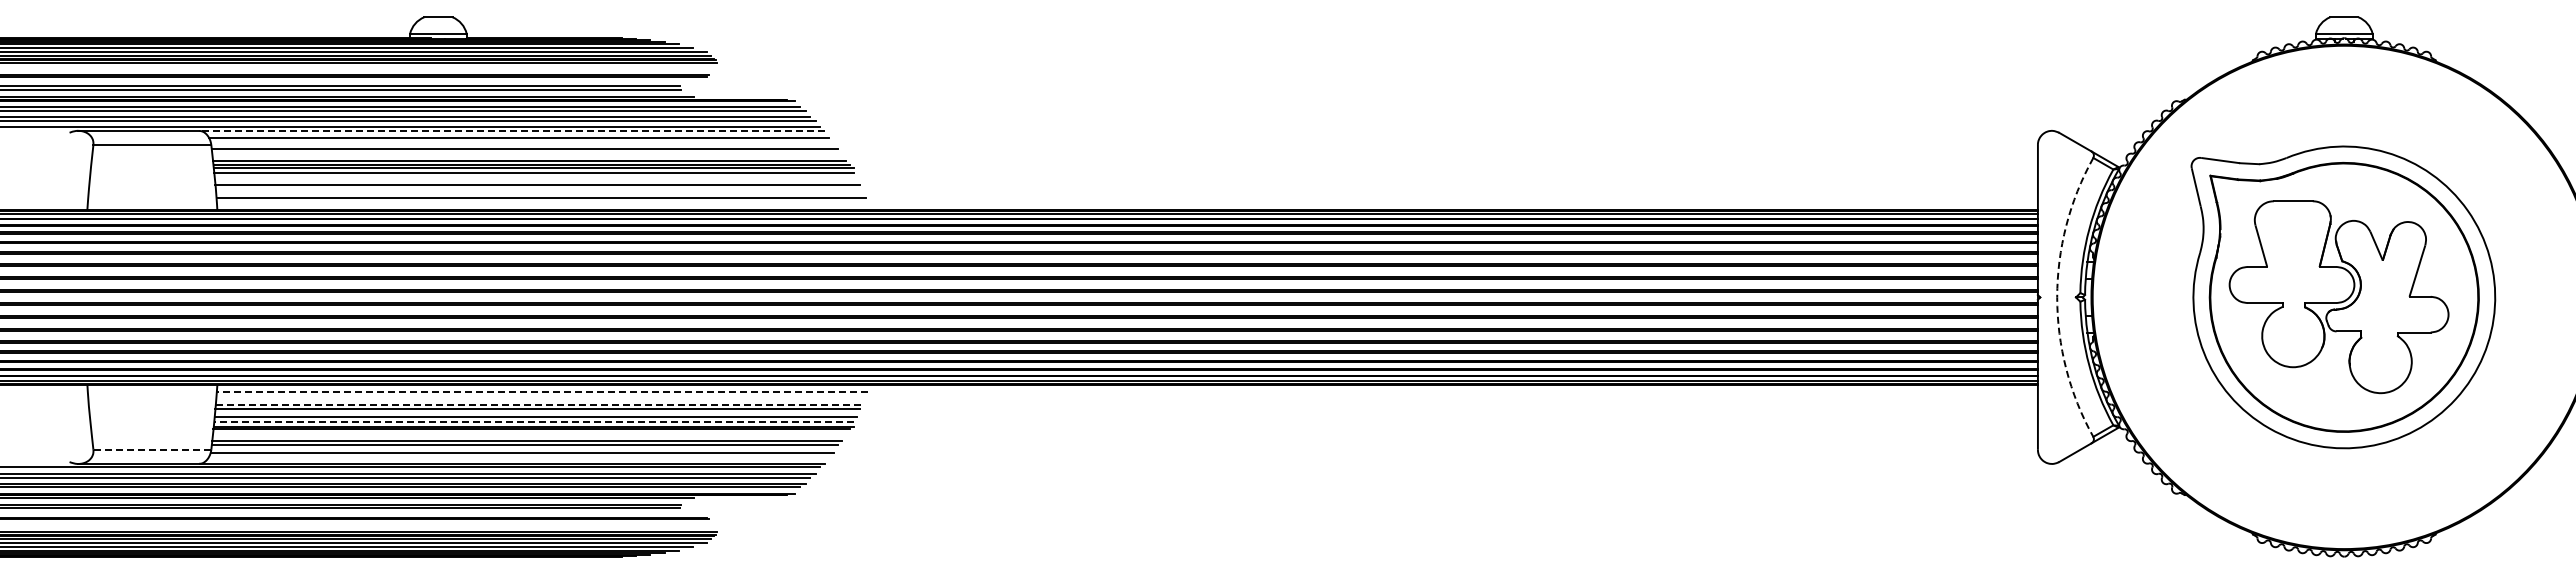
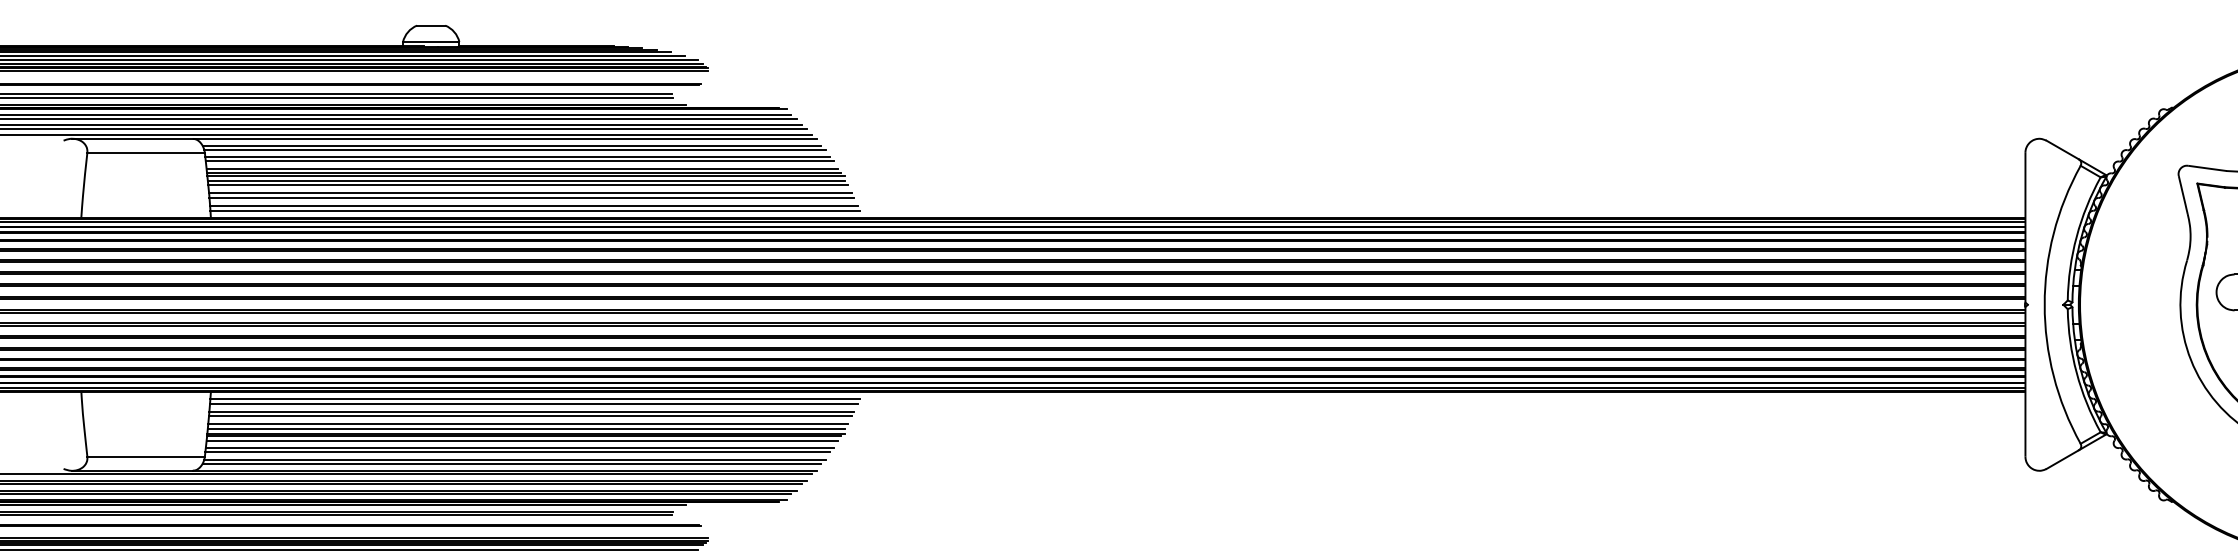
line: (512, 131) -> (505, 139), dashed -> solid
line: (522, 142) -> (515, 150), added
line: (527, 153) -> (520, 161), added
line: (535, 177) -> (527, 185), added
line: (538, 190) -> (530, 198), added
line: (542, 203) -> (534, 211), added
arc: (2057, 297) -> (2044, 304), dashed -> solid
line: (542, 391) -> (534, 398), dashed -> solid
line: (541, 396) -> (533, 403), added
line: (539, 404) -> (531, 411), dashed -> solid
line: (533, 421) -> (525, 428), dashed -> solid
line: (529, 433) -> (522, 440), added
line: (152, 449) -> (146, 456), dashed -> solid
line: (519, 456) -> (512, 463), added

